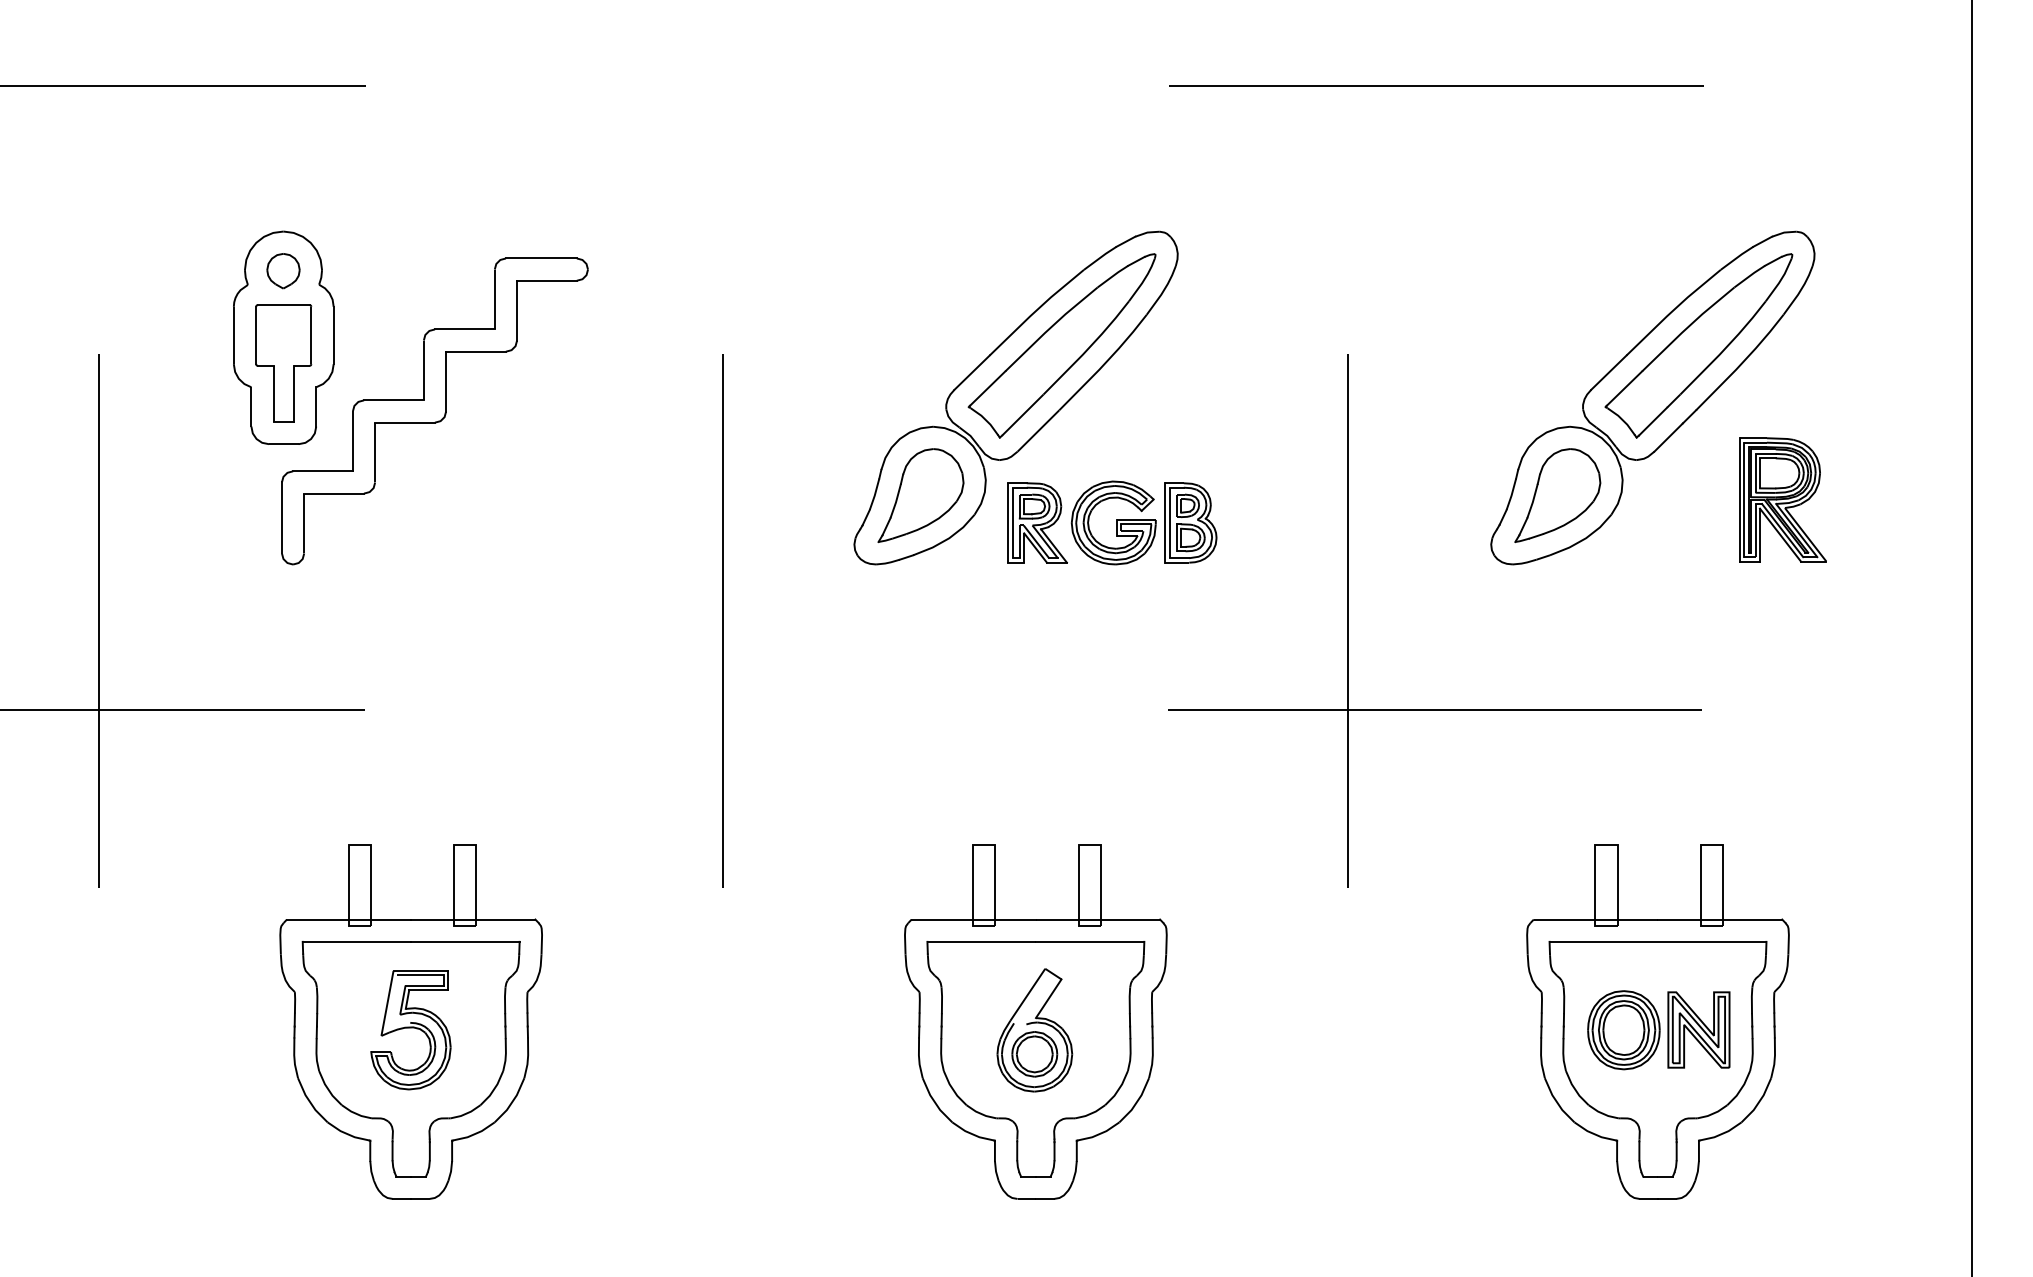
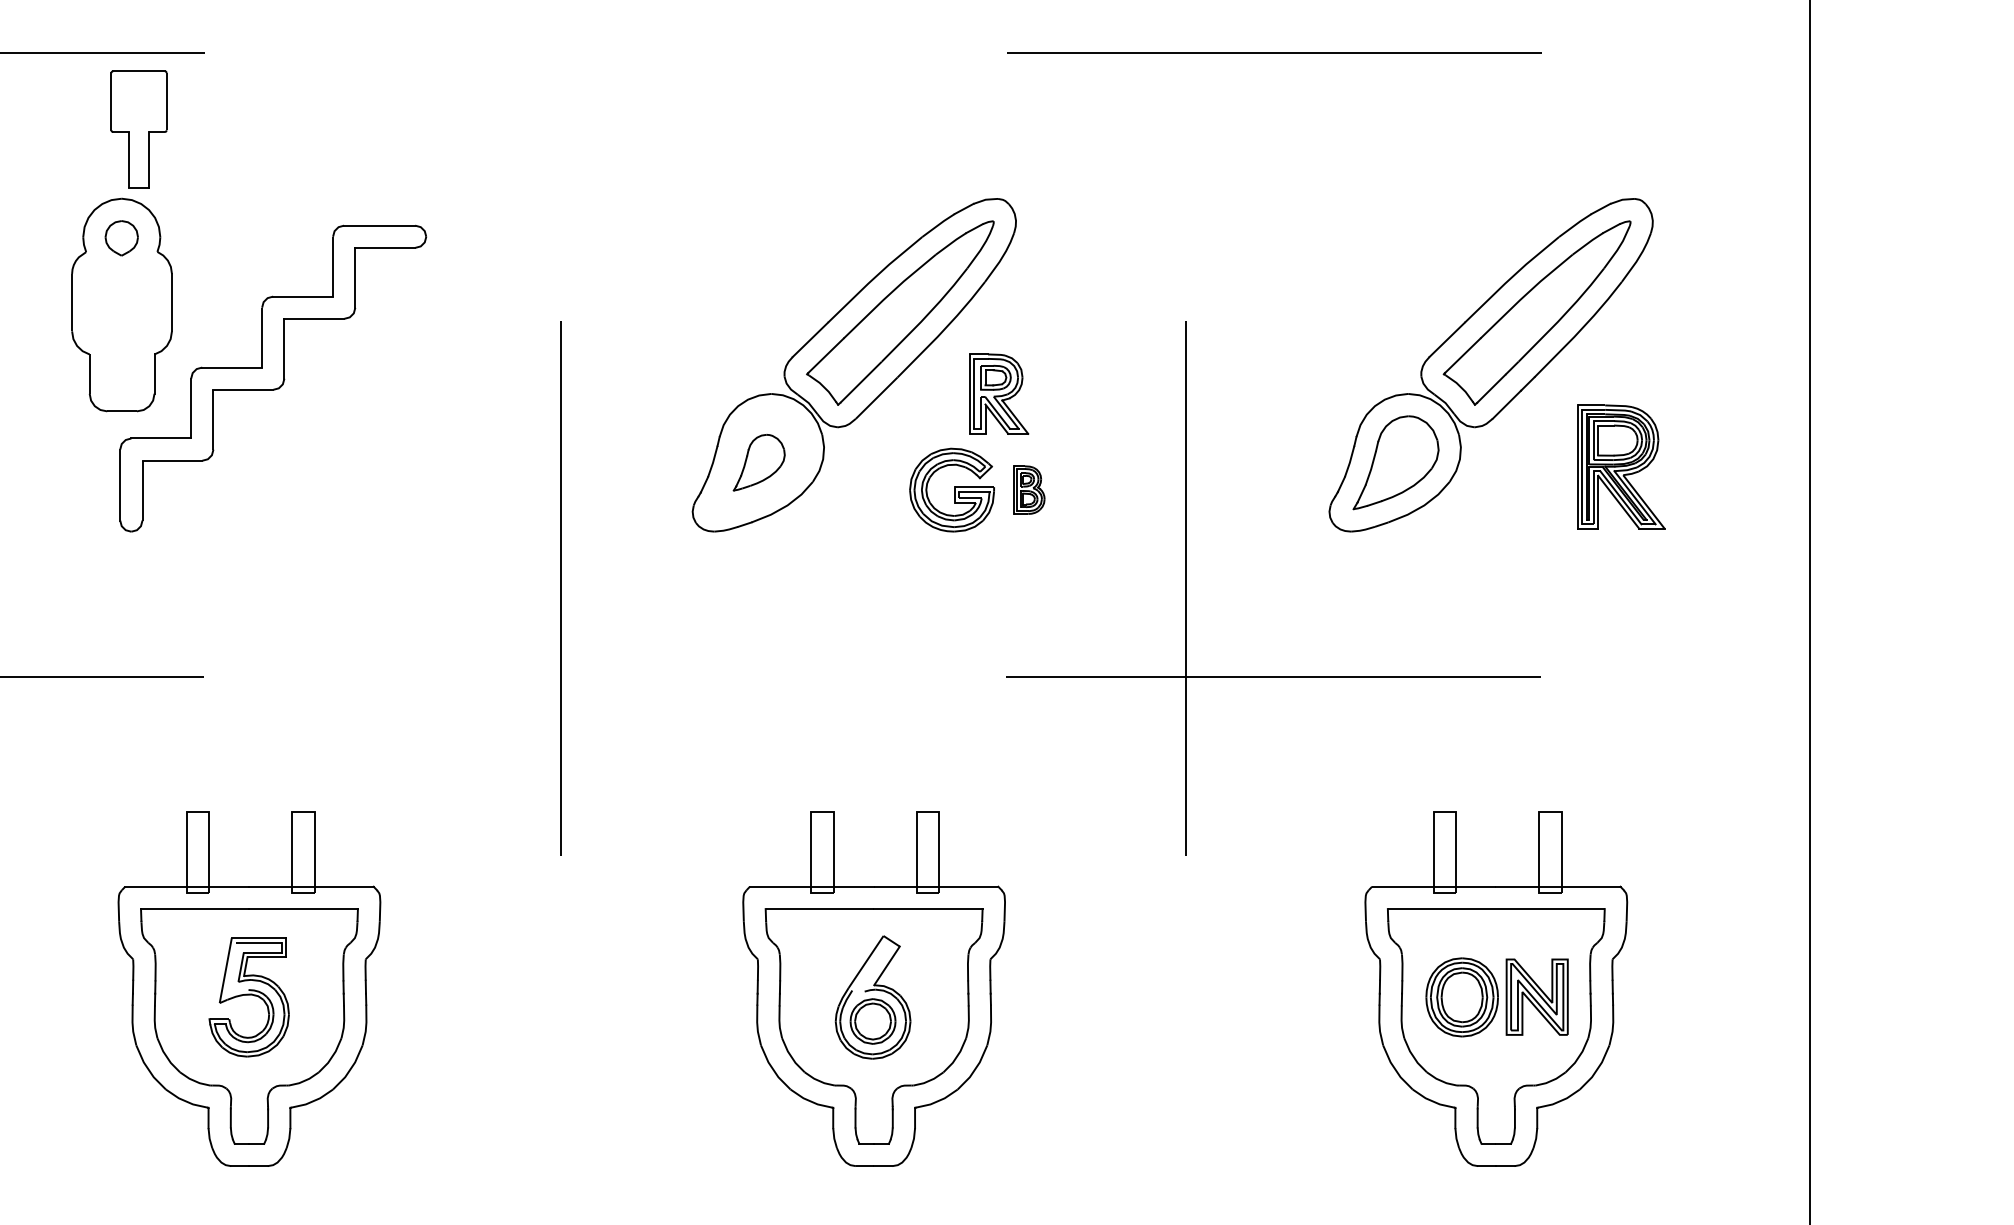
part: (283, 363) -> (138, 129), moved
part: (920, 495) -> (758, 462), size x0.6
part: (1037, 522) -> (998, 393), moved
part: (1190, 522) -> (1028, 489), size x0.6

